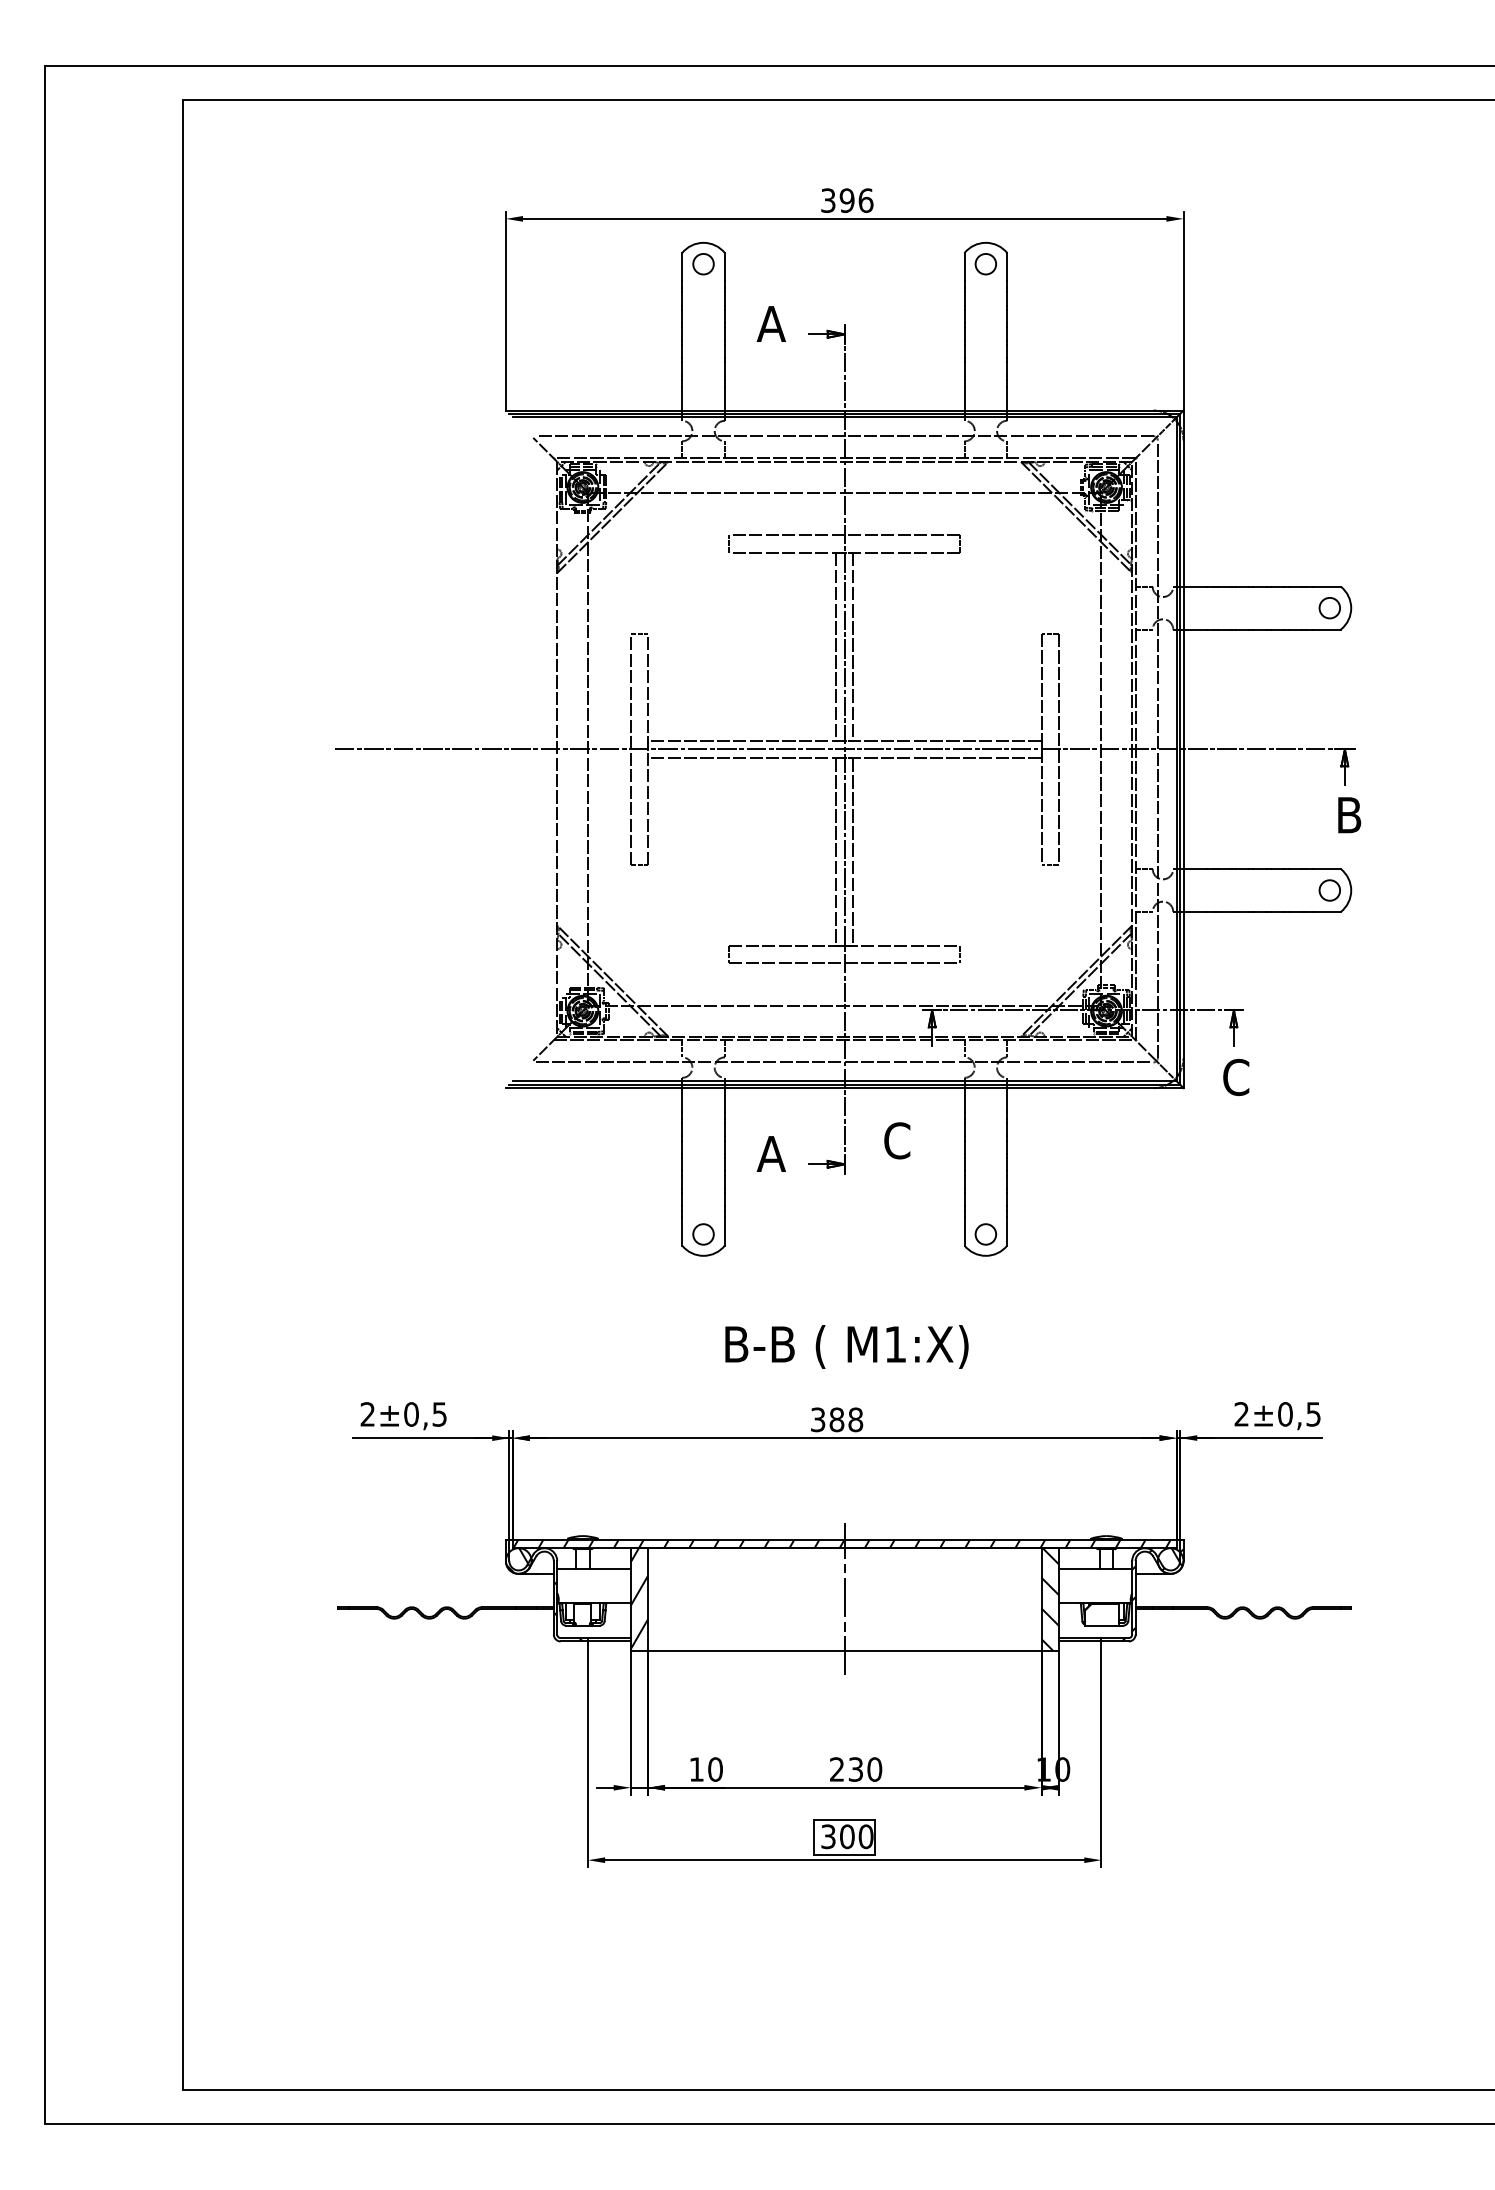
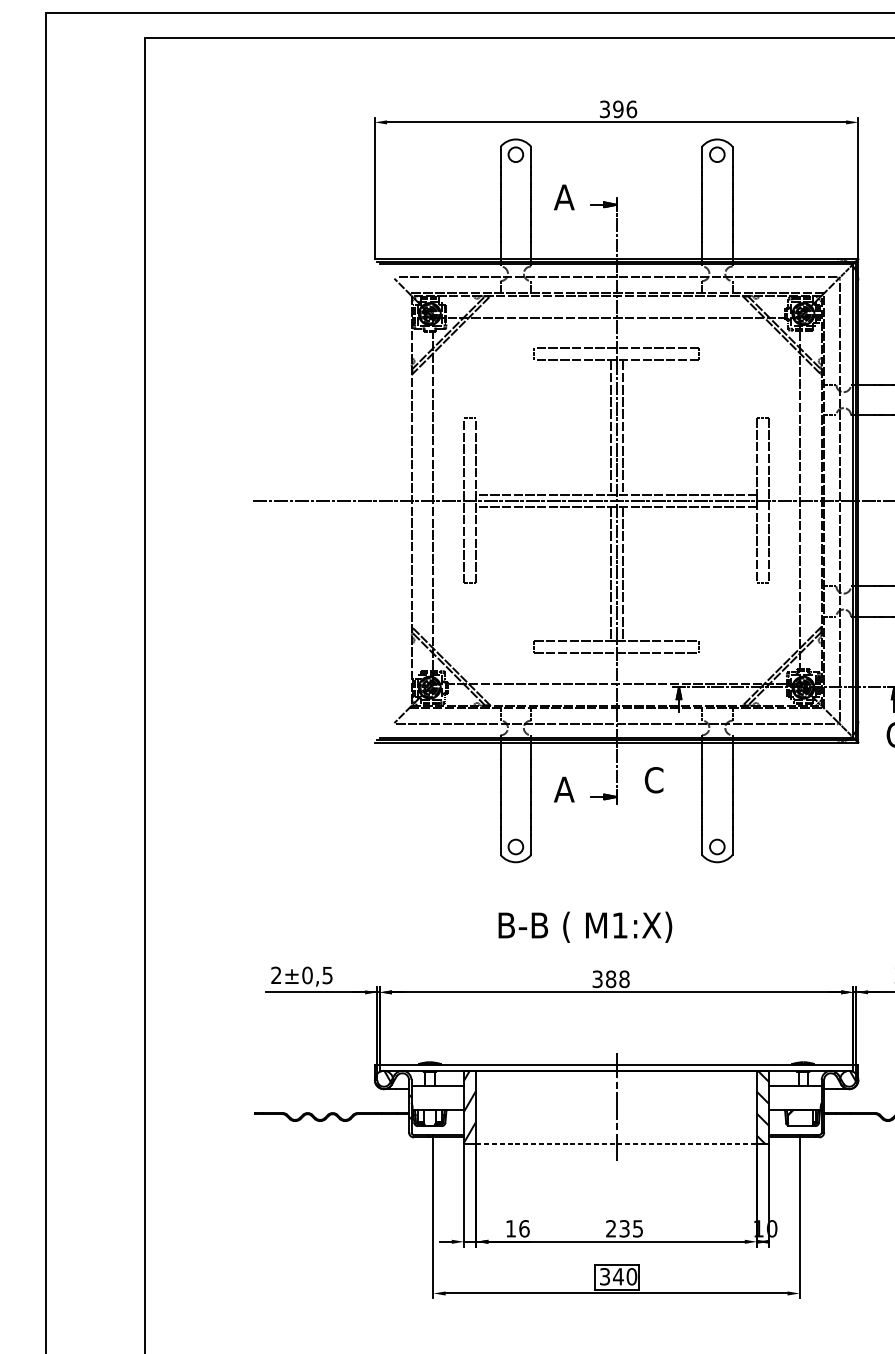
text: (846, 1346) -> (585, 926), moved
hatch: (841, 1543) -> (614, 1067), removed
line: (844, 1650) -> (616, 1143), solid -> dashed
text: (715, 1769) -> (524, 1228), 10 -> 16
text: (874, 1769) -> (637, 1228), 230 -> 235
text: (847, 1836) -> (618, 1276), 300 -> 340

